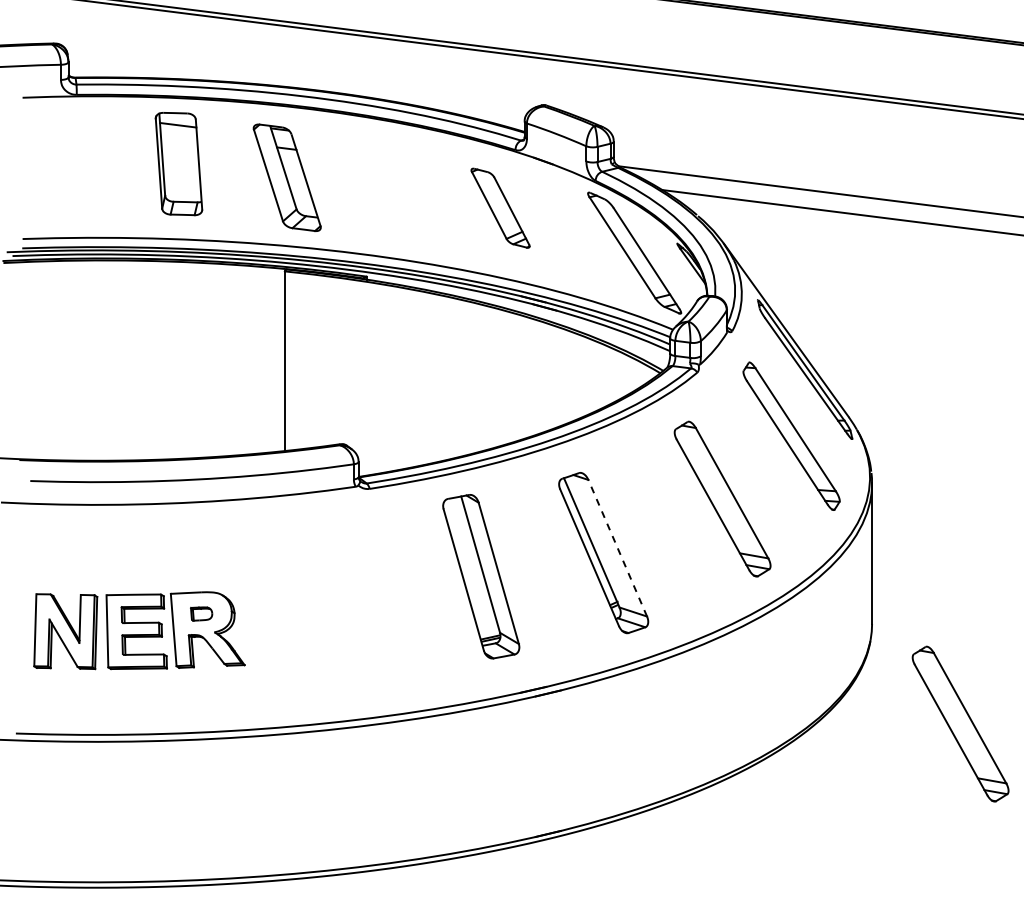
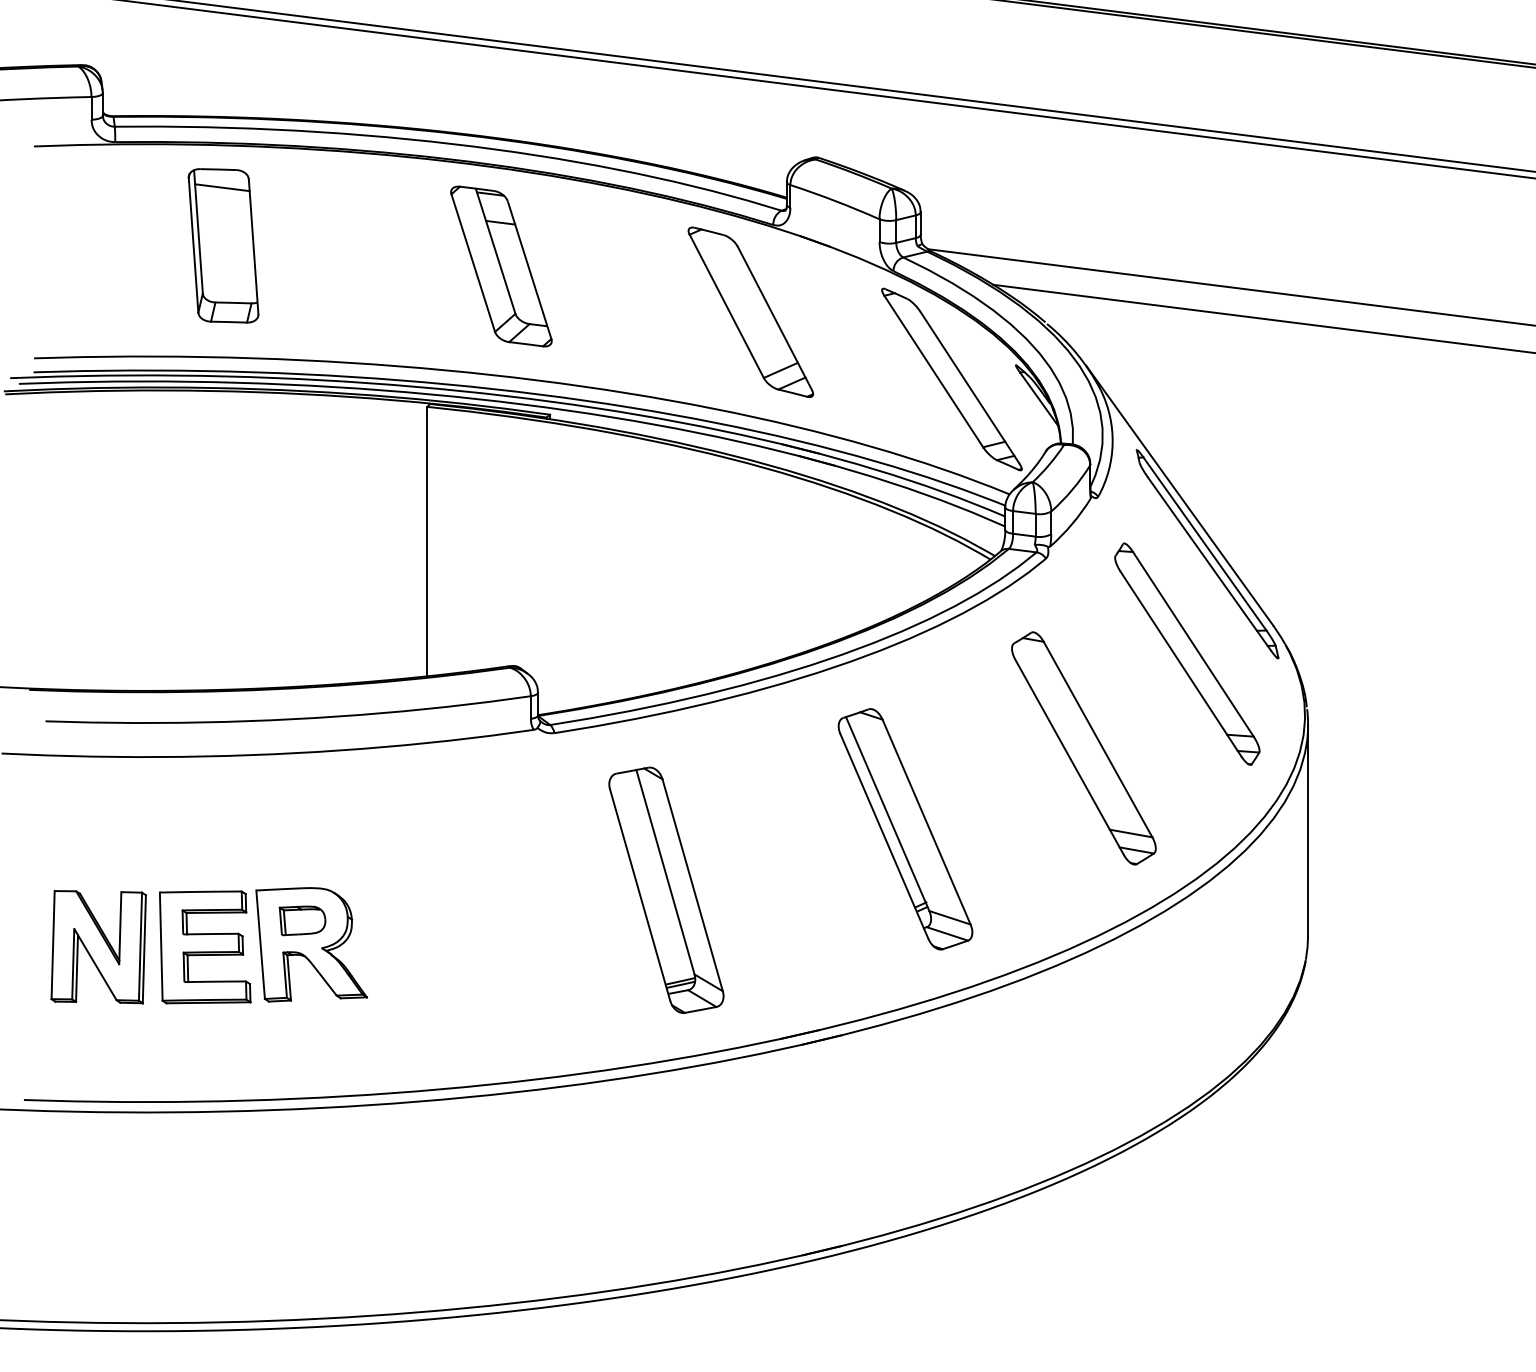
part: (178, 164) -> (222, 246), moved
part: (286, 177) -> (500, 266), moved
part: (500, 207) -> (750, 311), size x1.43
line: (617, 547) -> (926, 820), dashed -> solid
part: (481, 576) -> (666, 889), moved
part: (201, 613) -> (302, 919), size x1.43
part: (960, 723) -> (1440, 1084), removed

